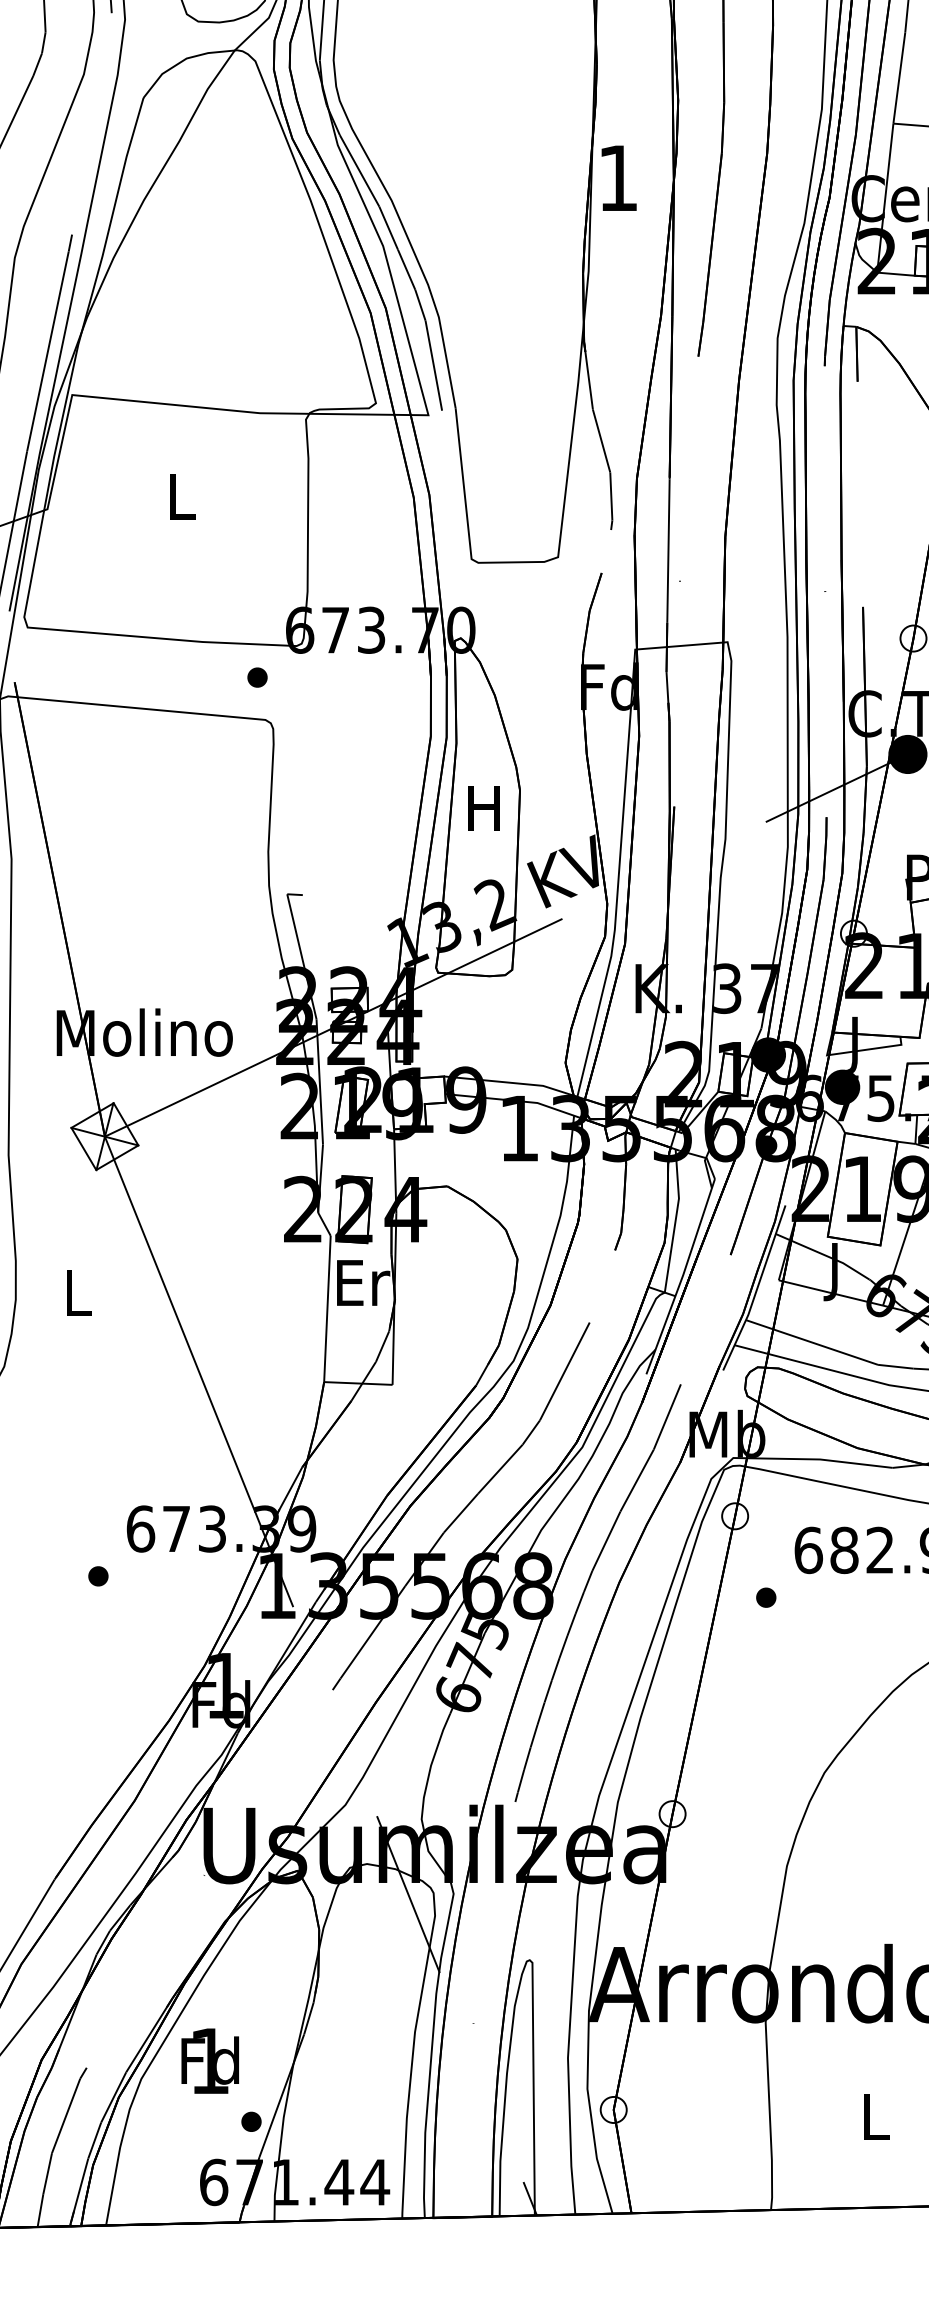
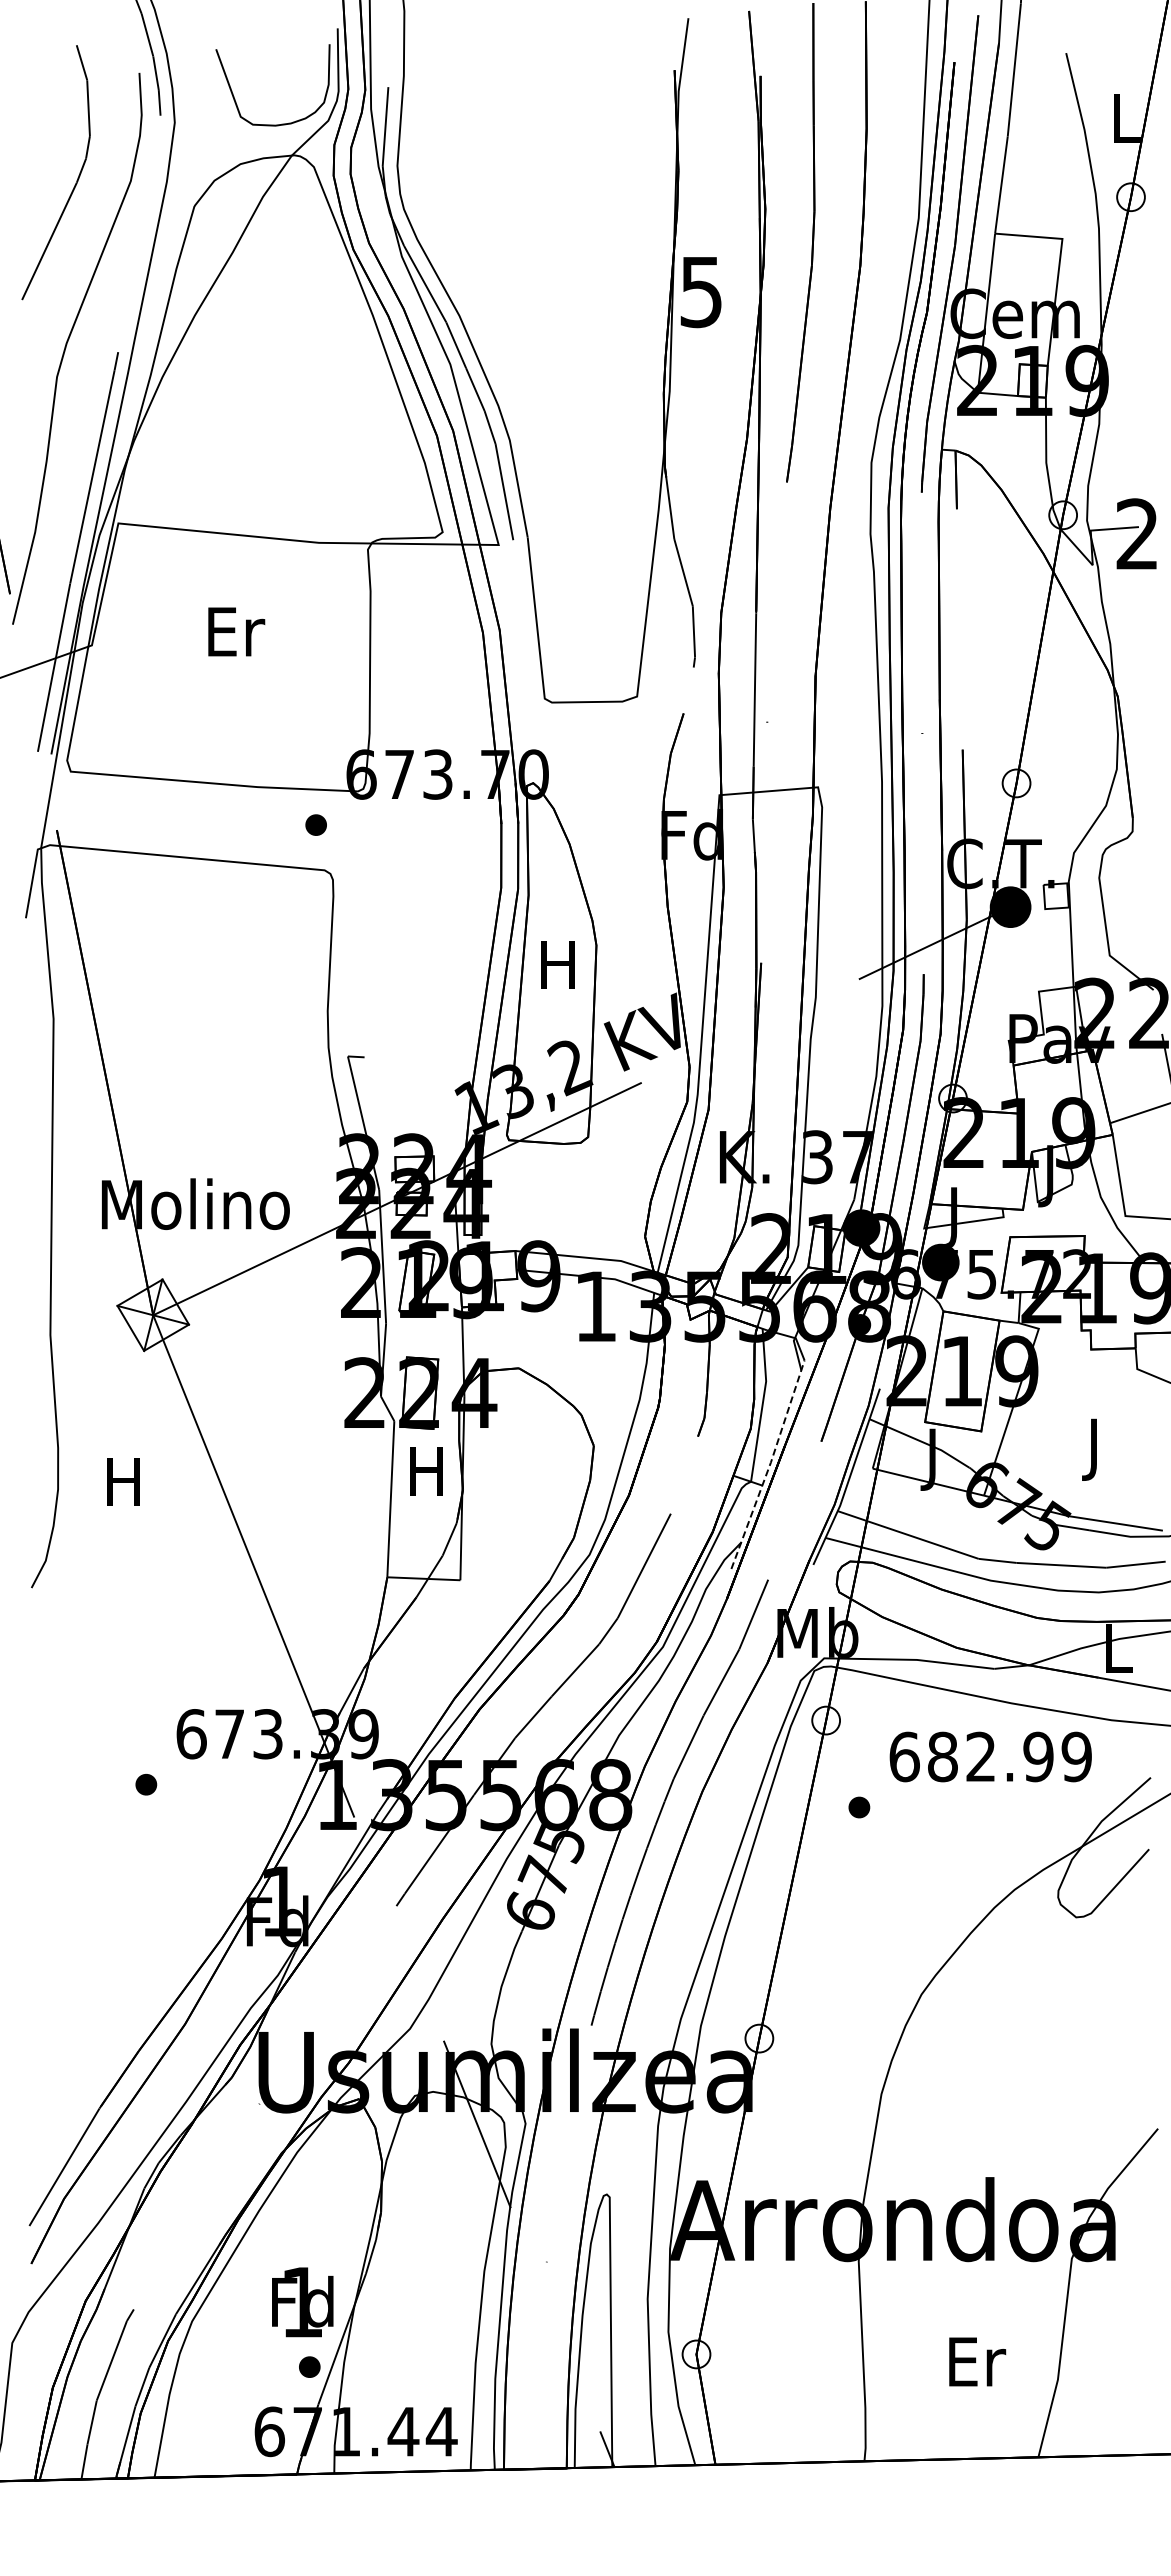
text: (617, 178) -> (700, 292), 1 -> 5
text: (182, 496) -> (236, 631), L -> Er
line: (683, 1276) -> (770, 1464), solid -> dashed
text: (363, 1283) -> (429, 1471), Er -> H
text: (77, 1292) -> (123, 1481), L -> H
text: (210, 2061) -> (302, 2302), moved
text: (876, 2116) -> (977, 2361), L -> Er

